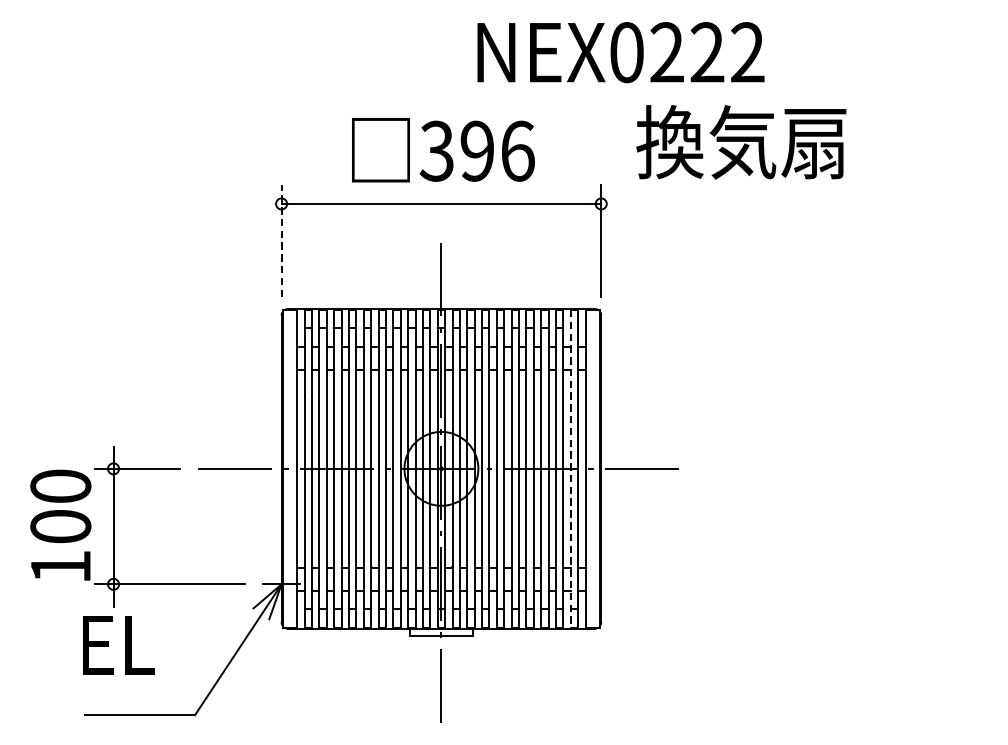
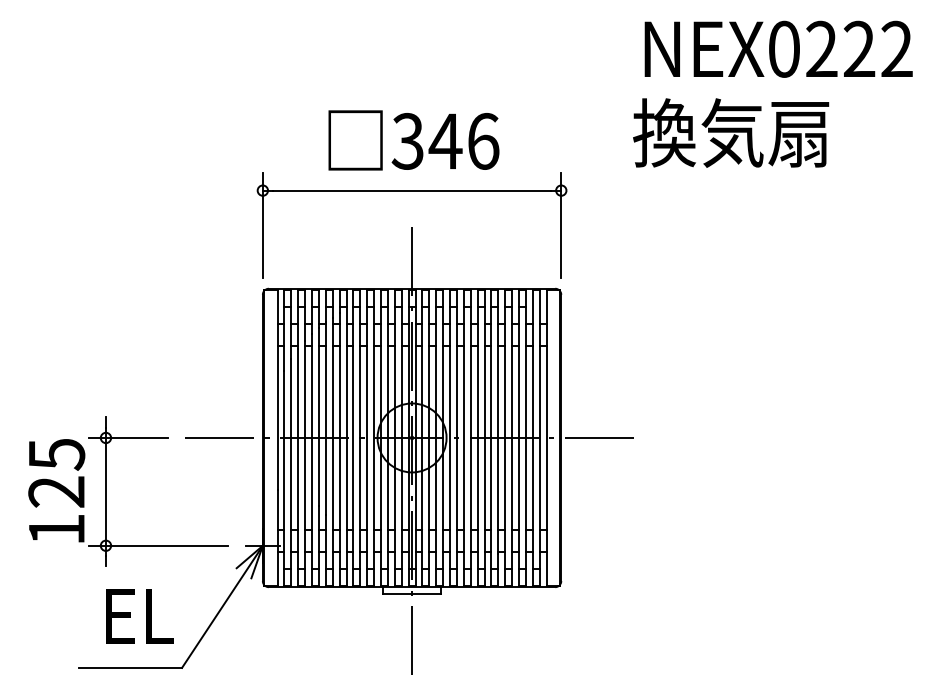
text: (620, 51) -> (778, 48), moved
text: (741, 141) -> (731, 132), moved
text: (477, 151) -> (445, 141), 396 -> 346
line: (281, 240) -> (262, 224), dashed -> solid
line: (570, 469) -> (532, 438), dashed -> solid
text: (60, 505) -> (56, 472), 100 -> 125
text: (118, 645) -> (139, 616), moved

